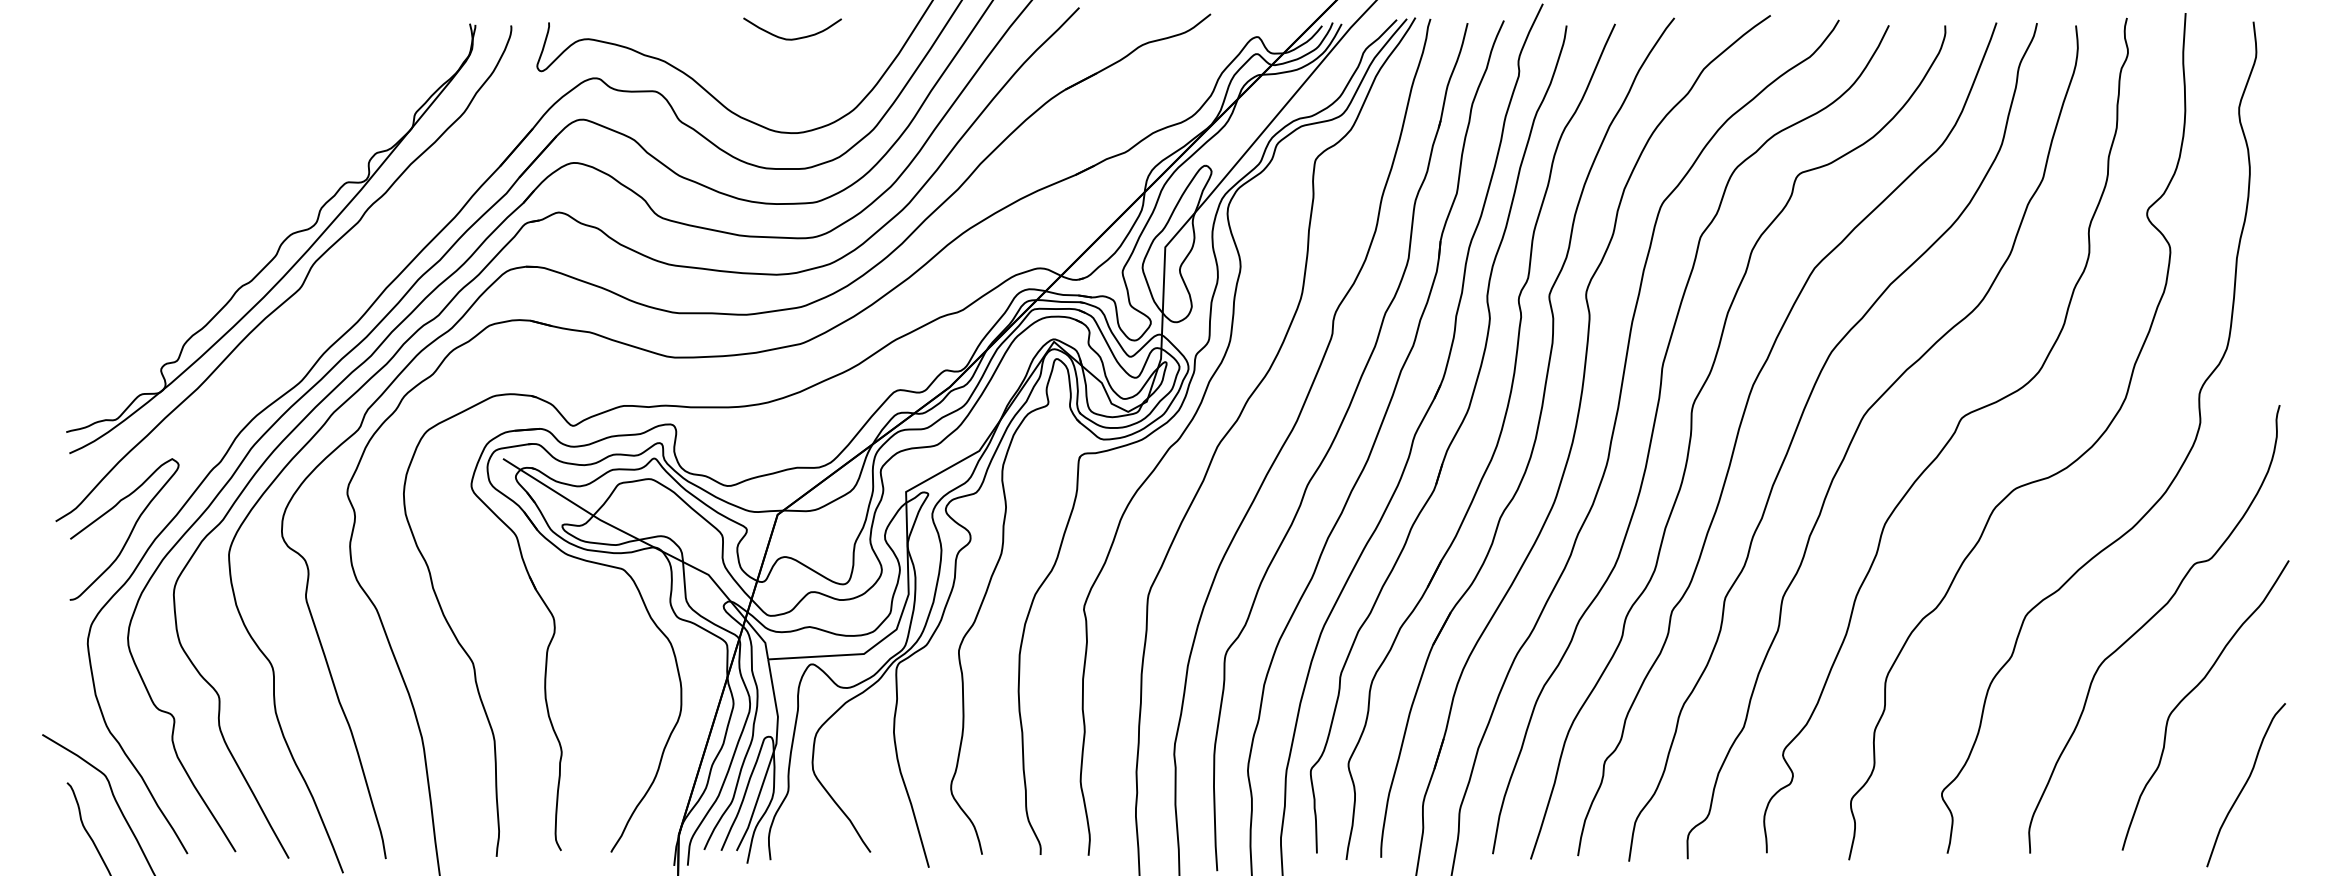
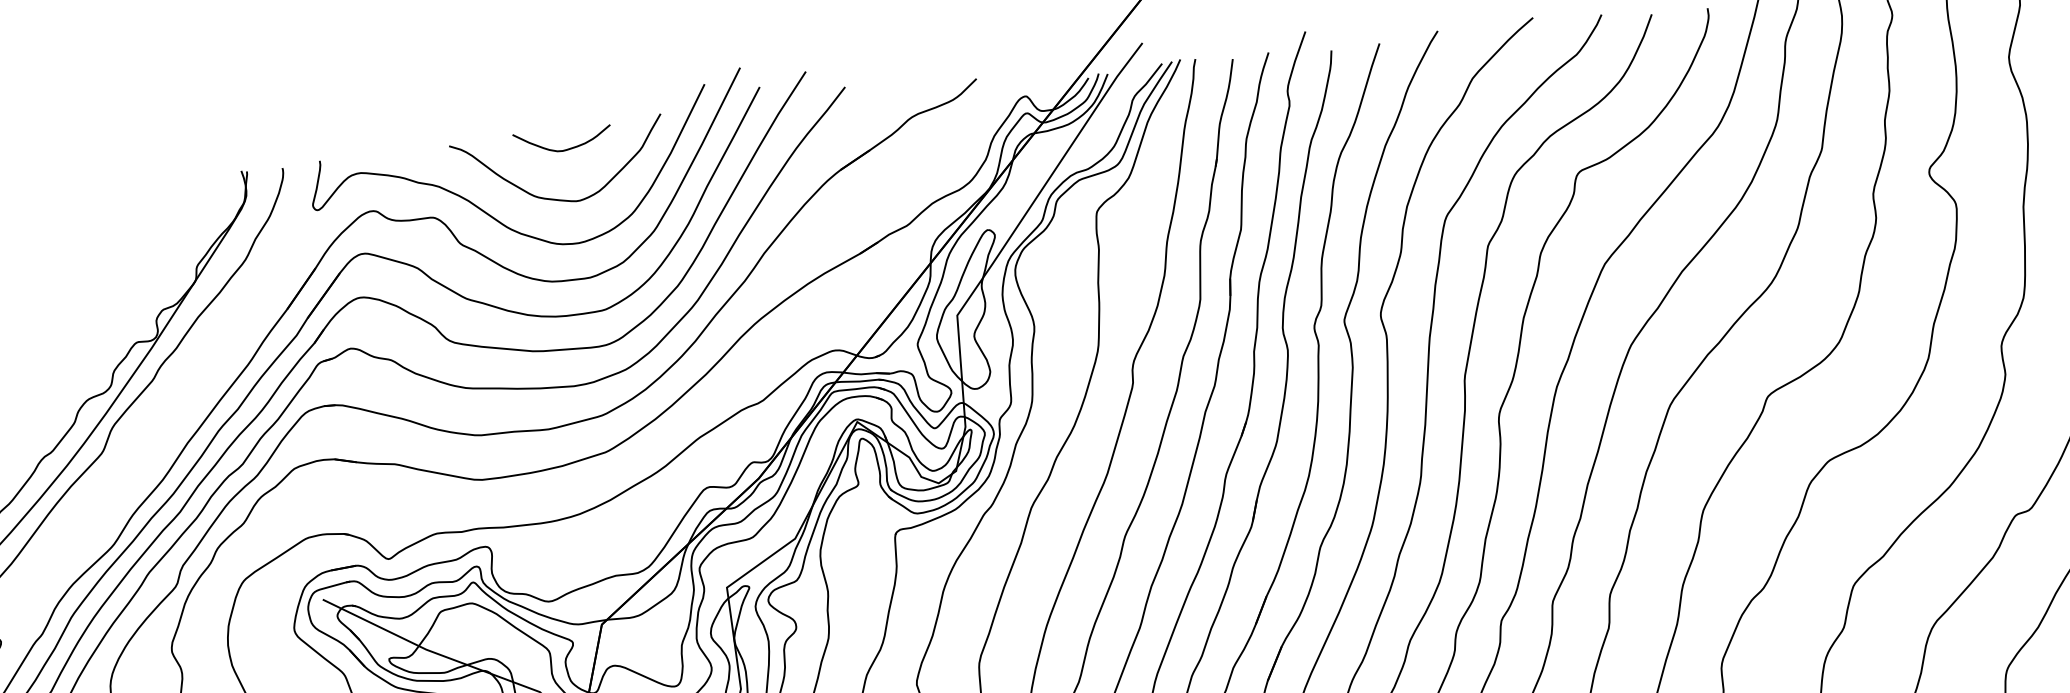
curve: (780, 86) -> (556, 198), added

